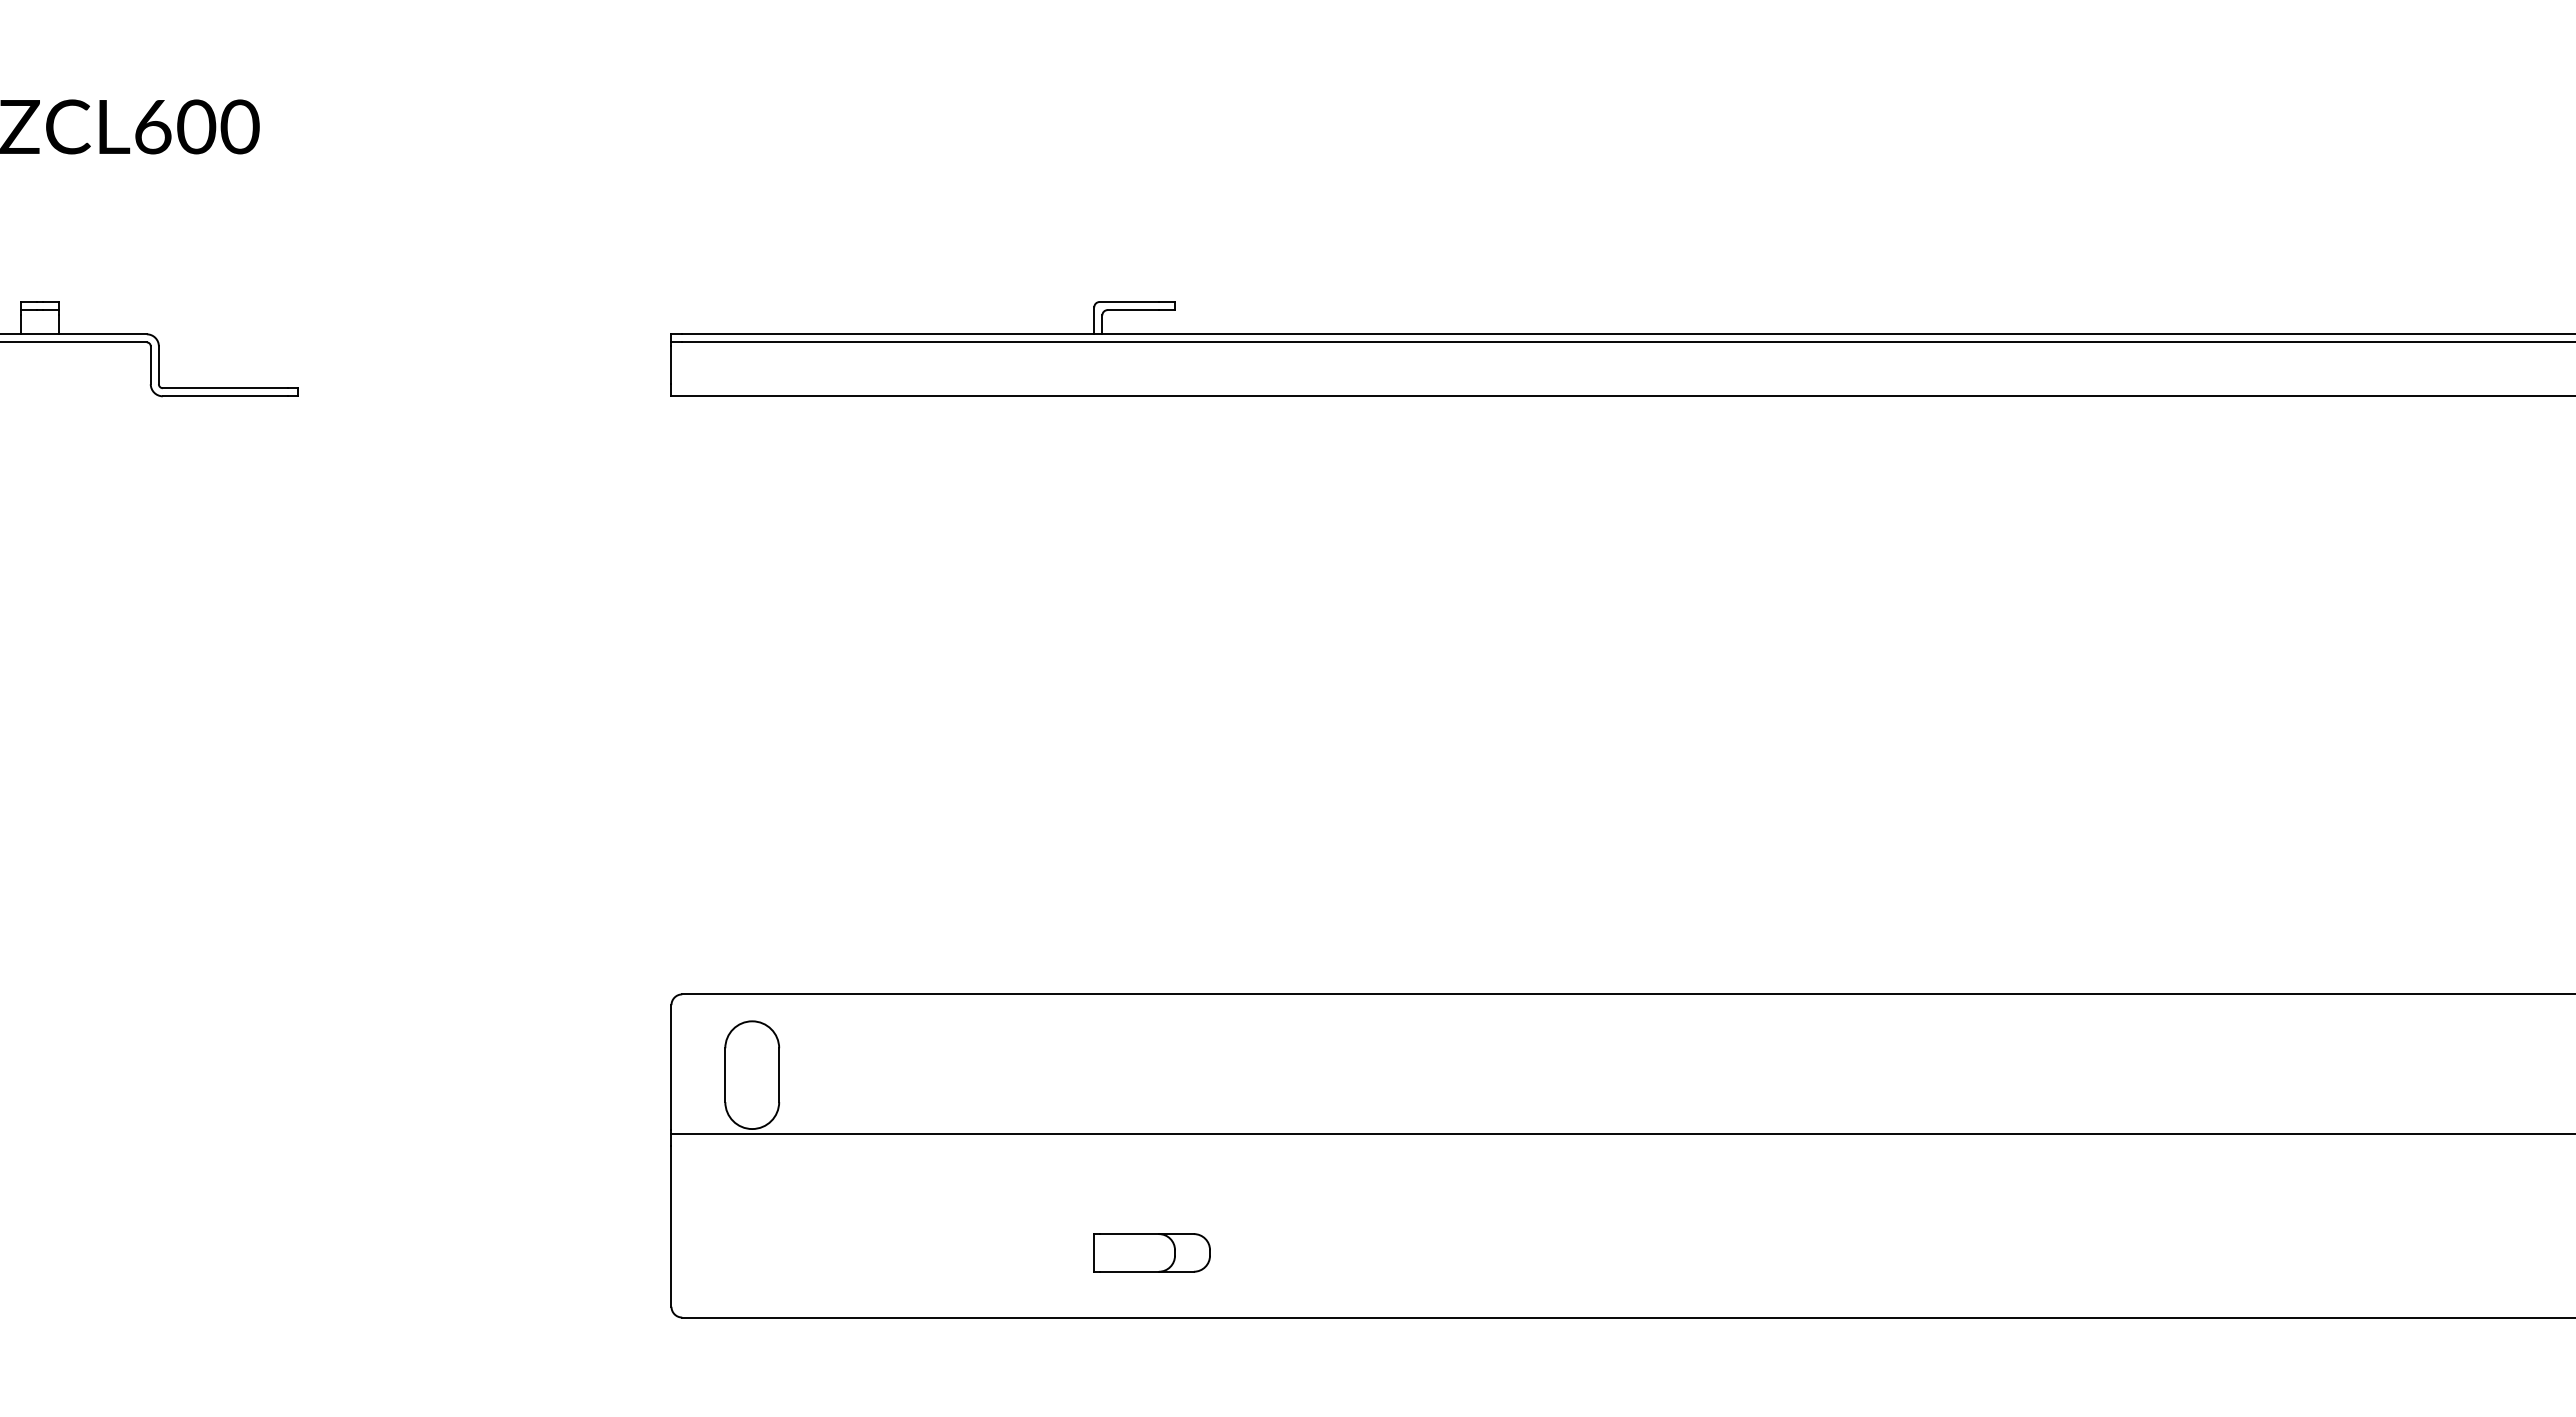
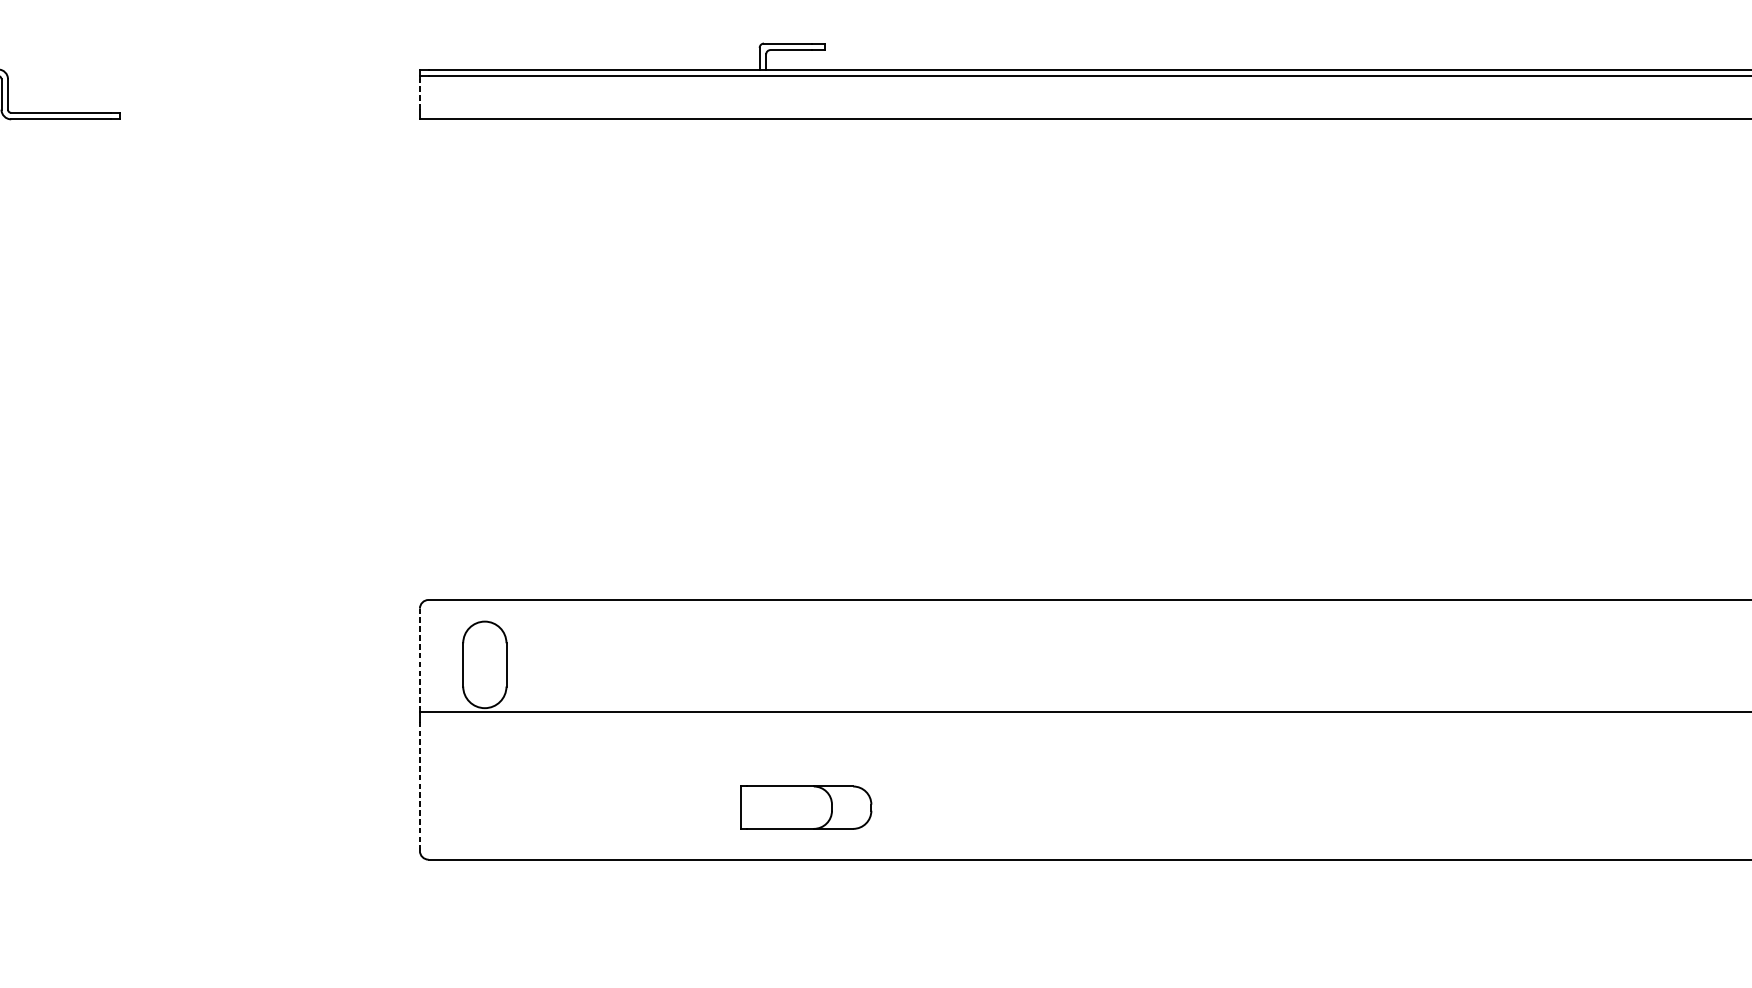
line: (671, 365) -> (419, 94), solid -> dashed
line: (671, 1068) -> (419, 659), solid -> dashed
line: (671, 1226) -> (419, 786), solid -> dashed
part: (1151, 1252) -> (805, 807), size x1.4

